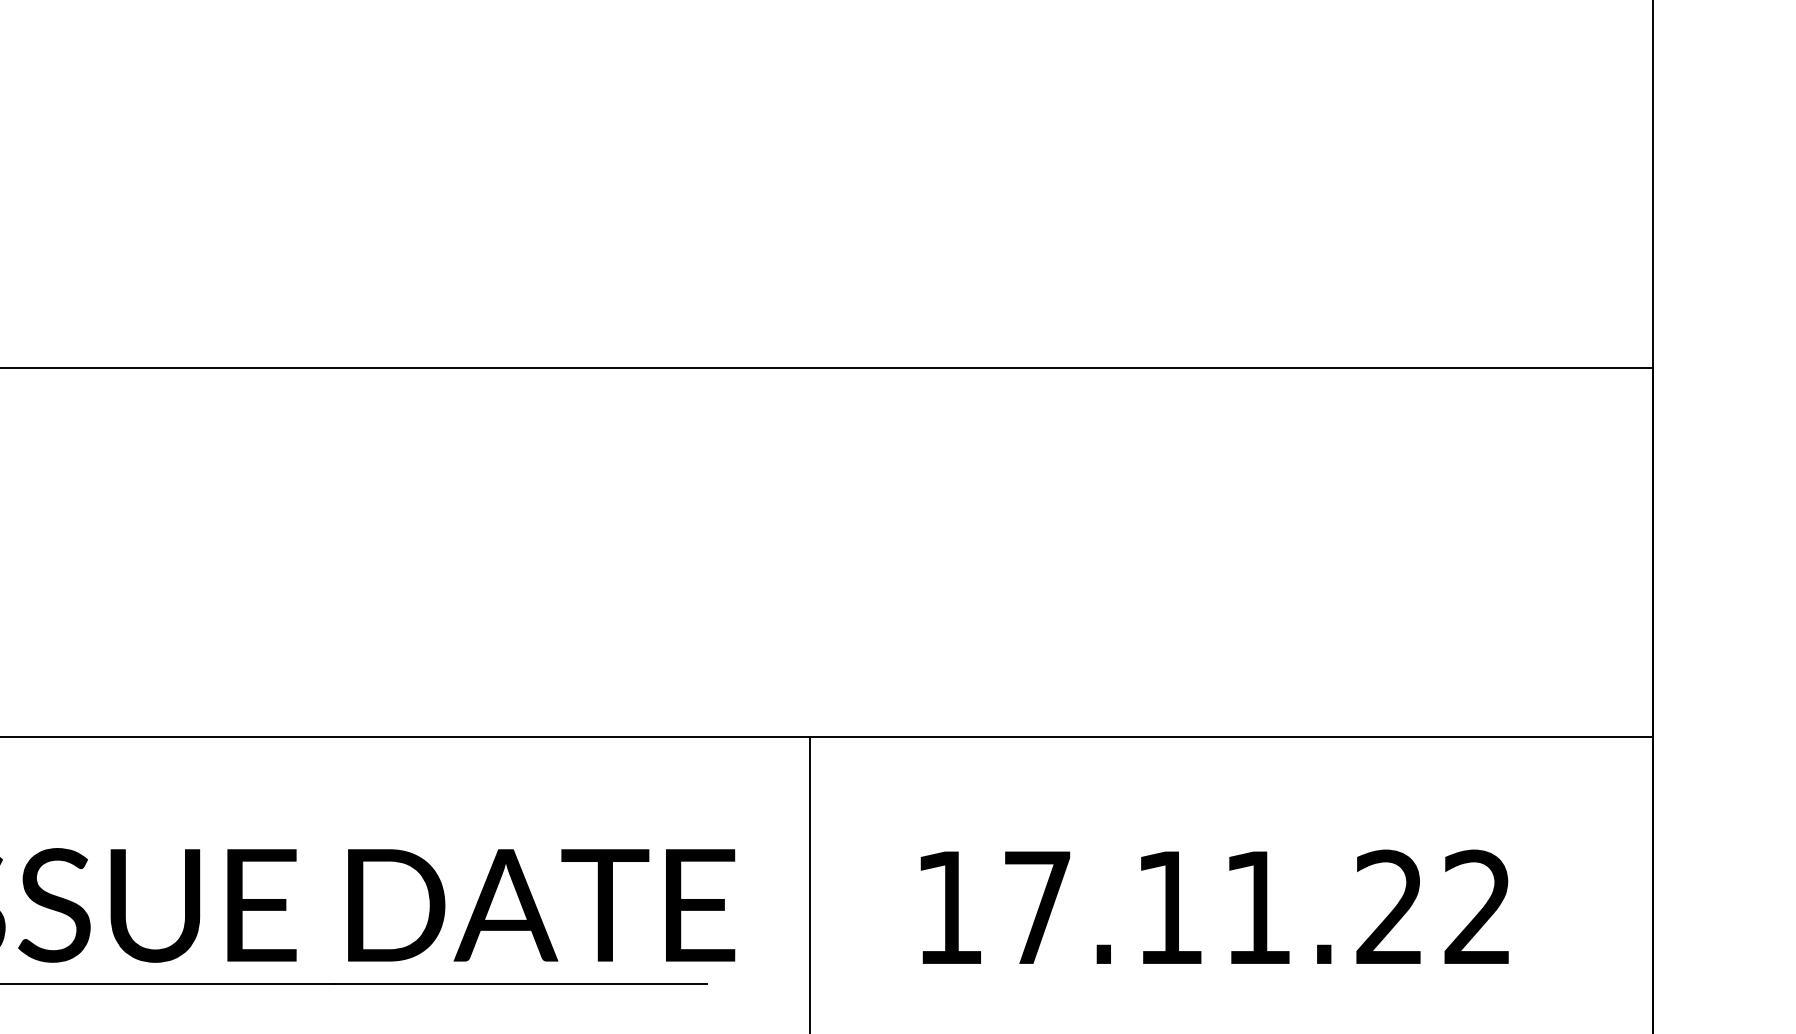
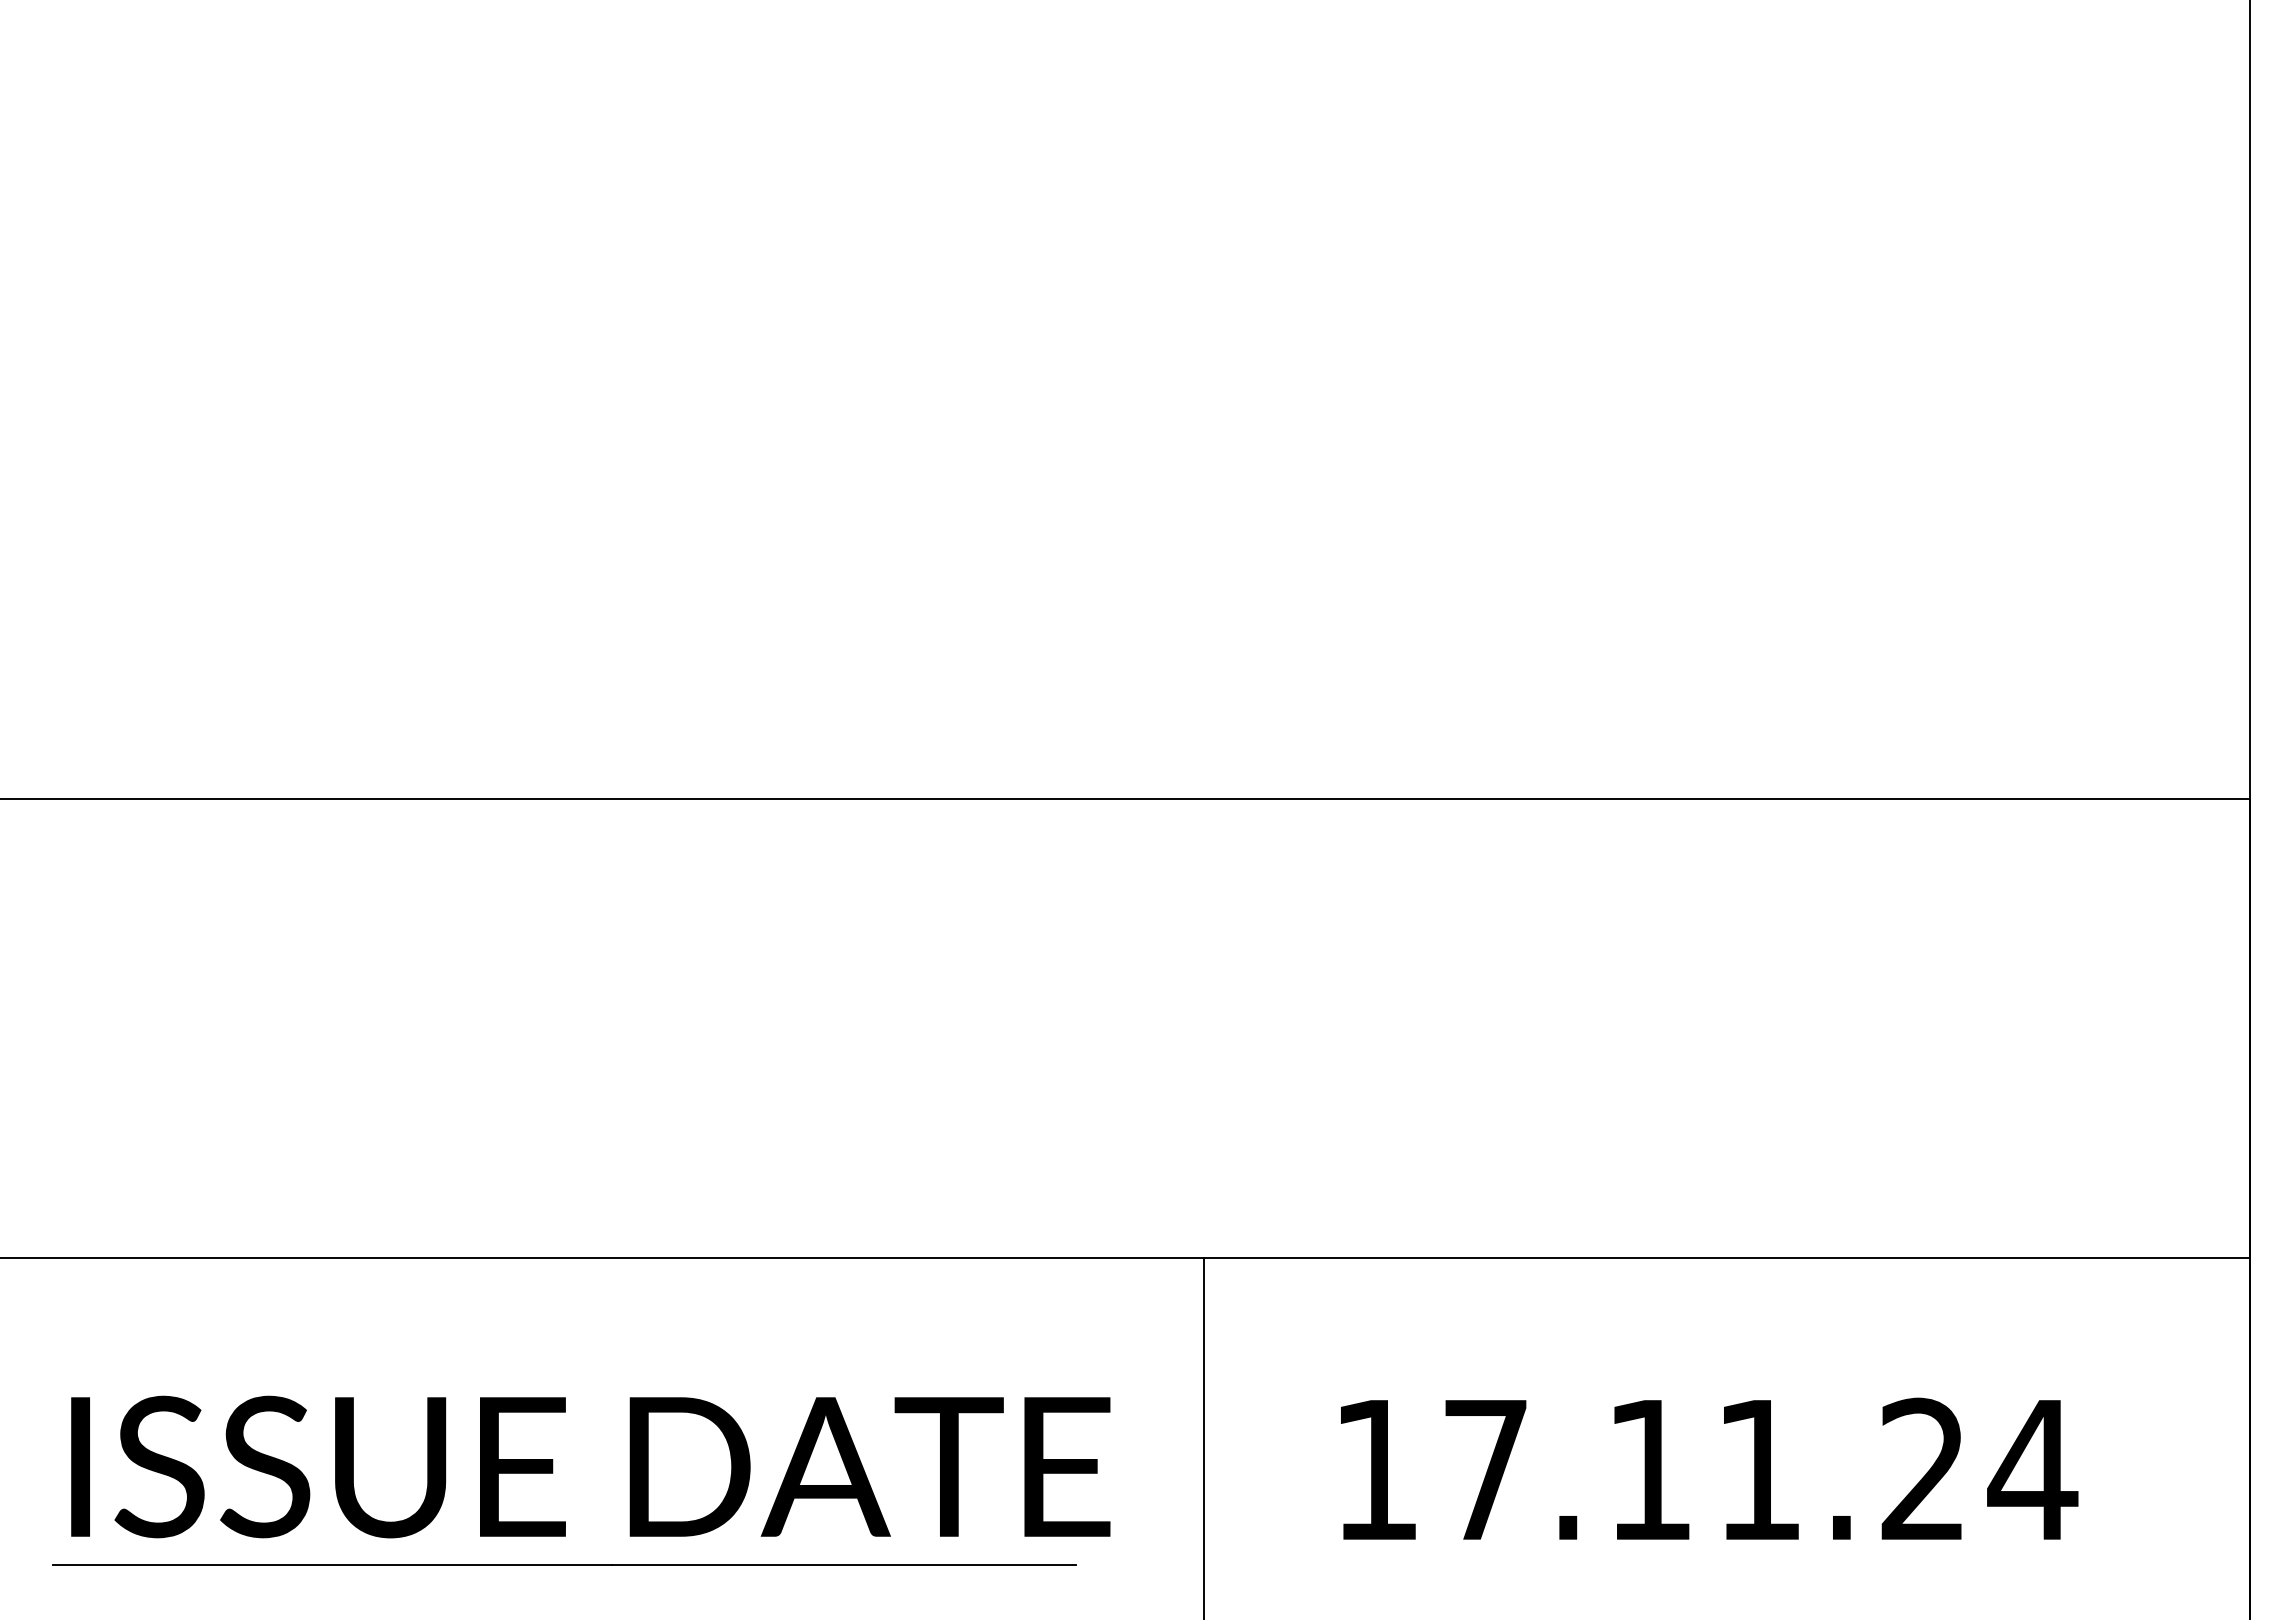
text: (1477, 906) -> (2032, 1468), 17.11.22 -> 17.11.24

